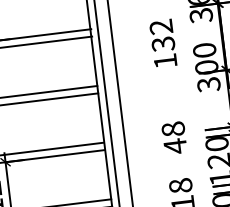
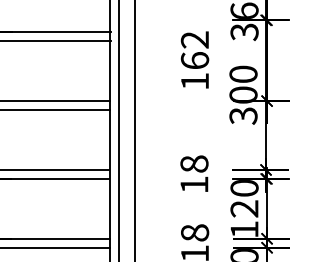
text: (162, 43) -> (194, 60), 132 -> 162
text: (175, 146) -> (194, 184), 48 -> 18

